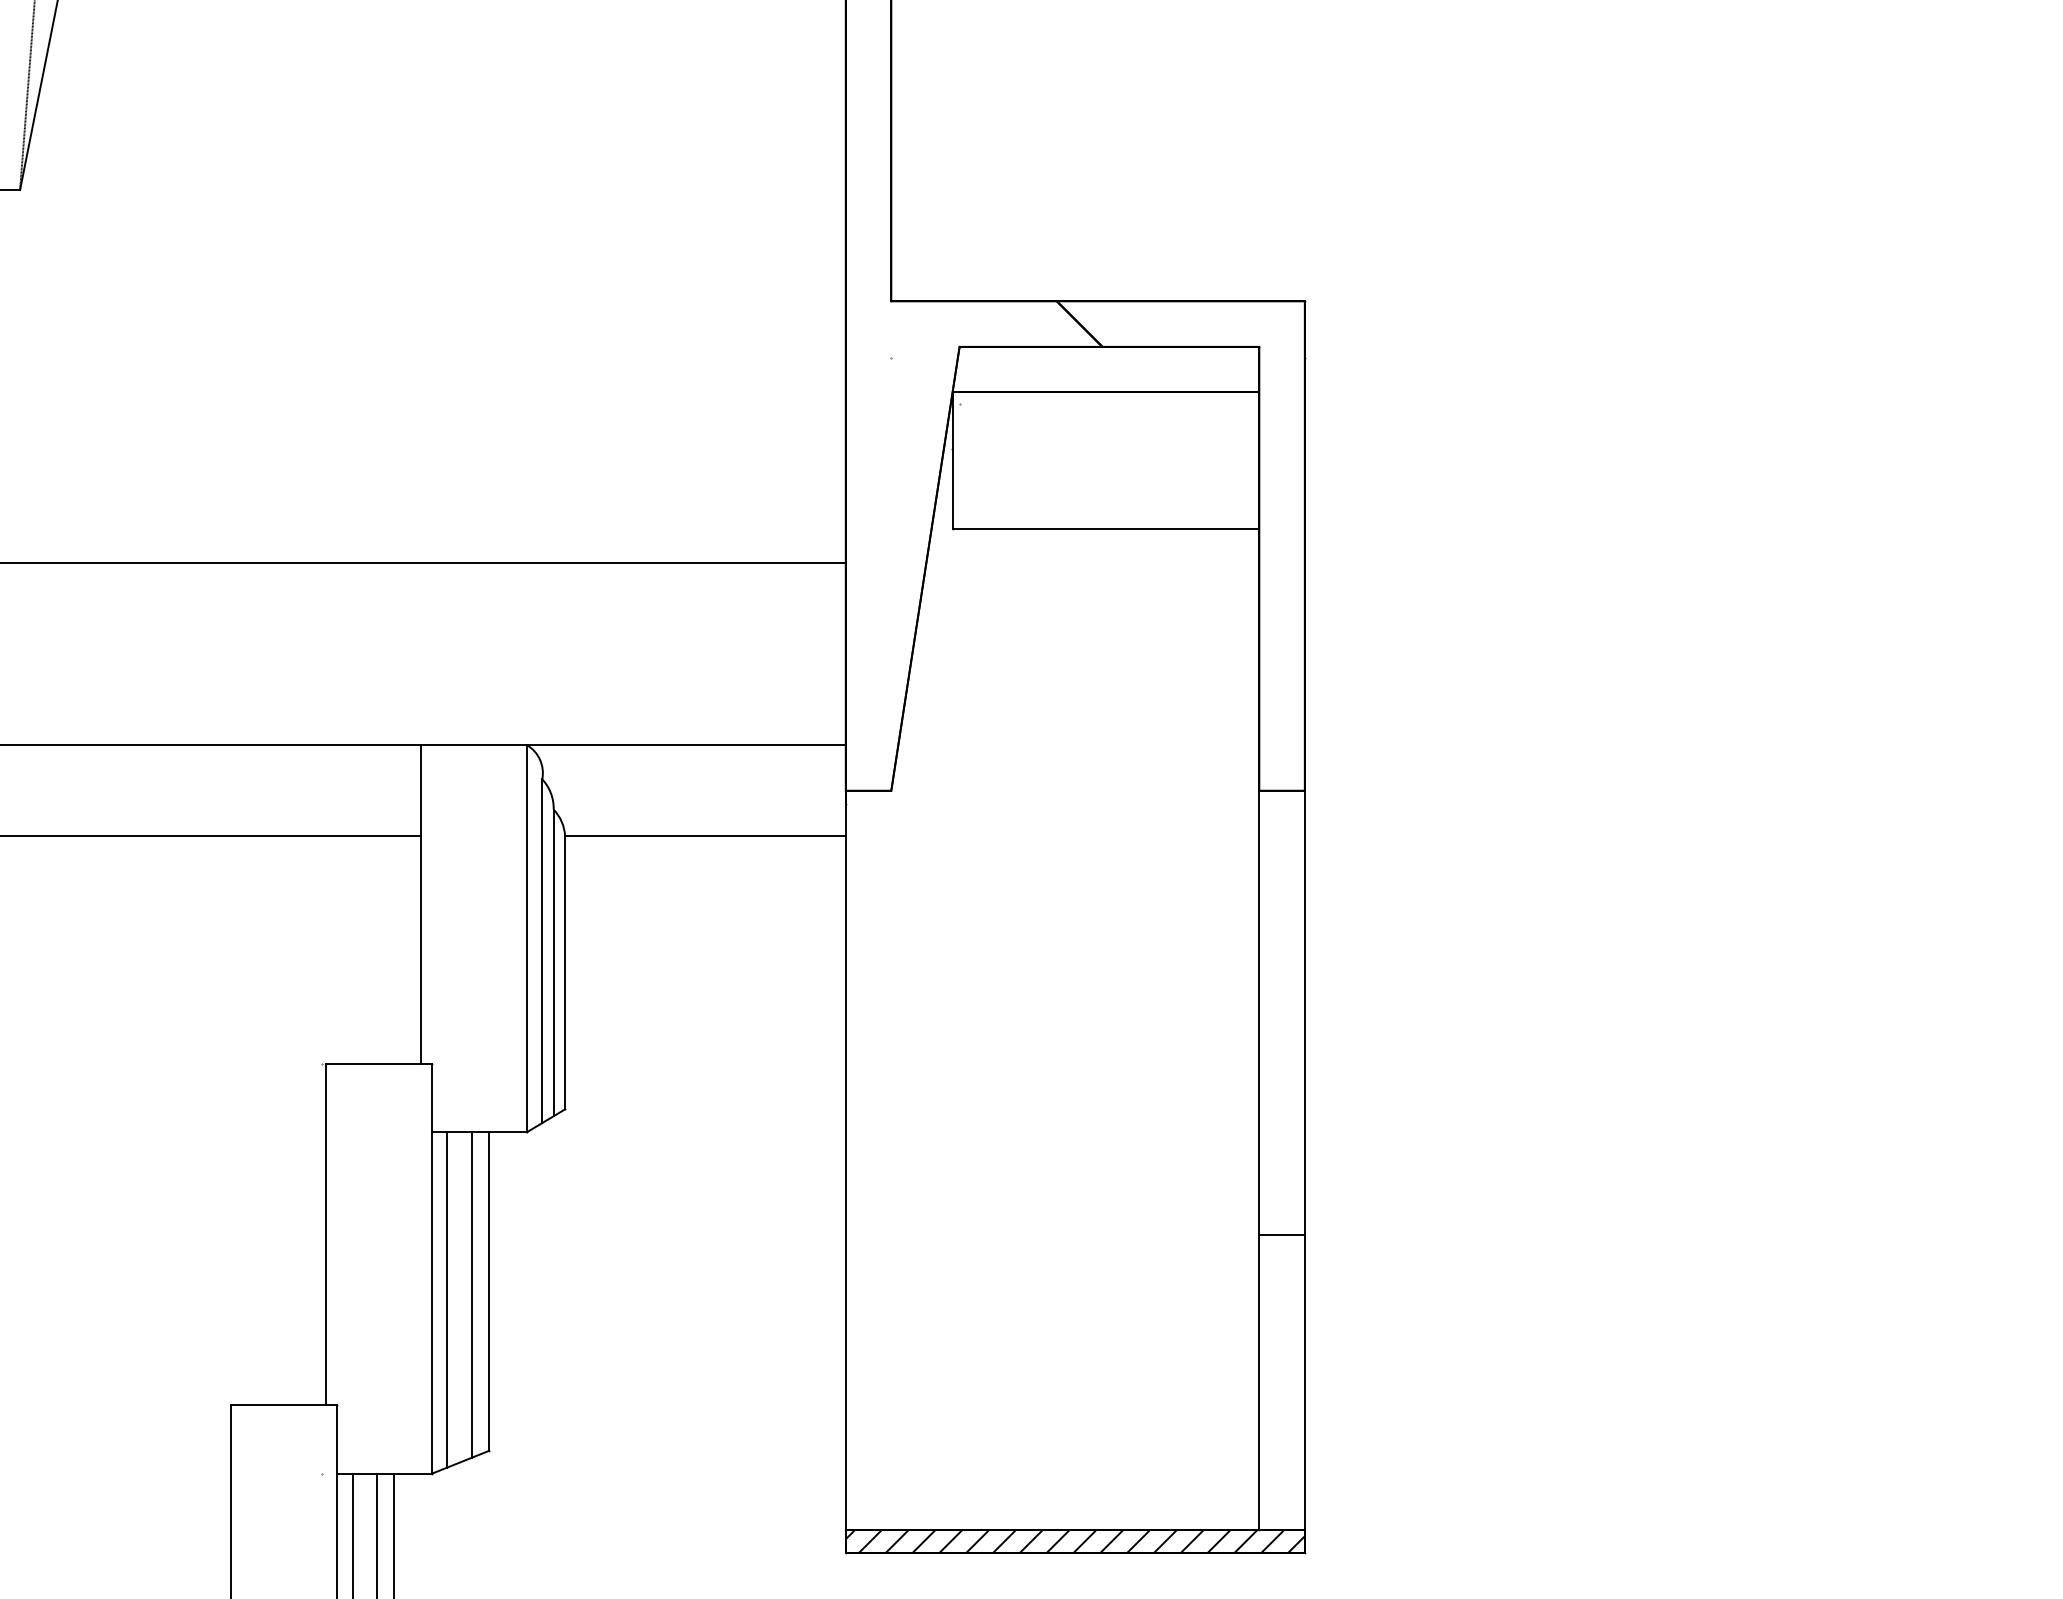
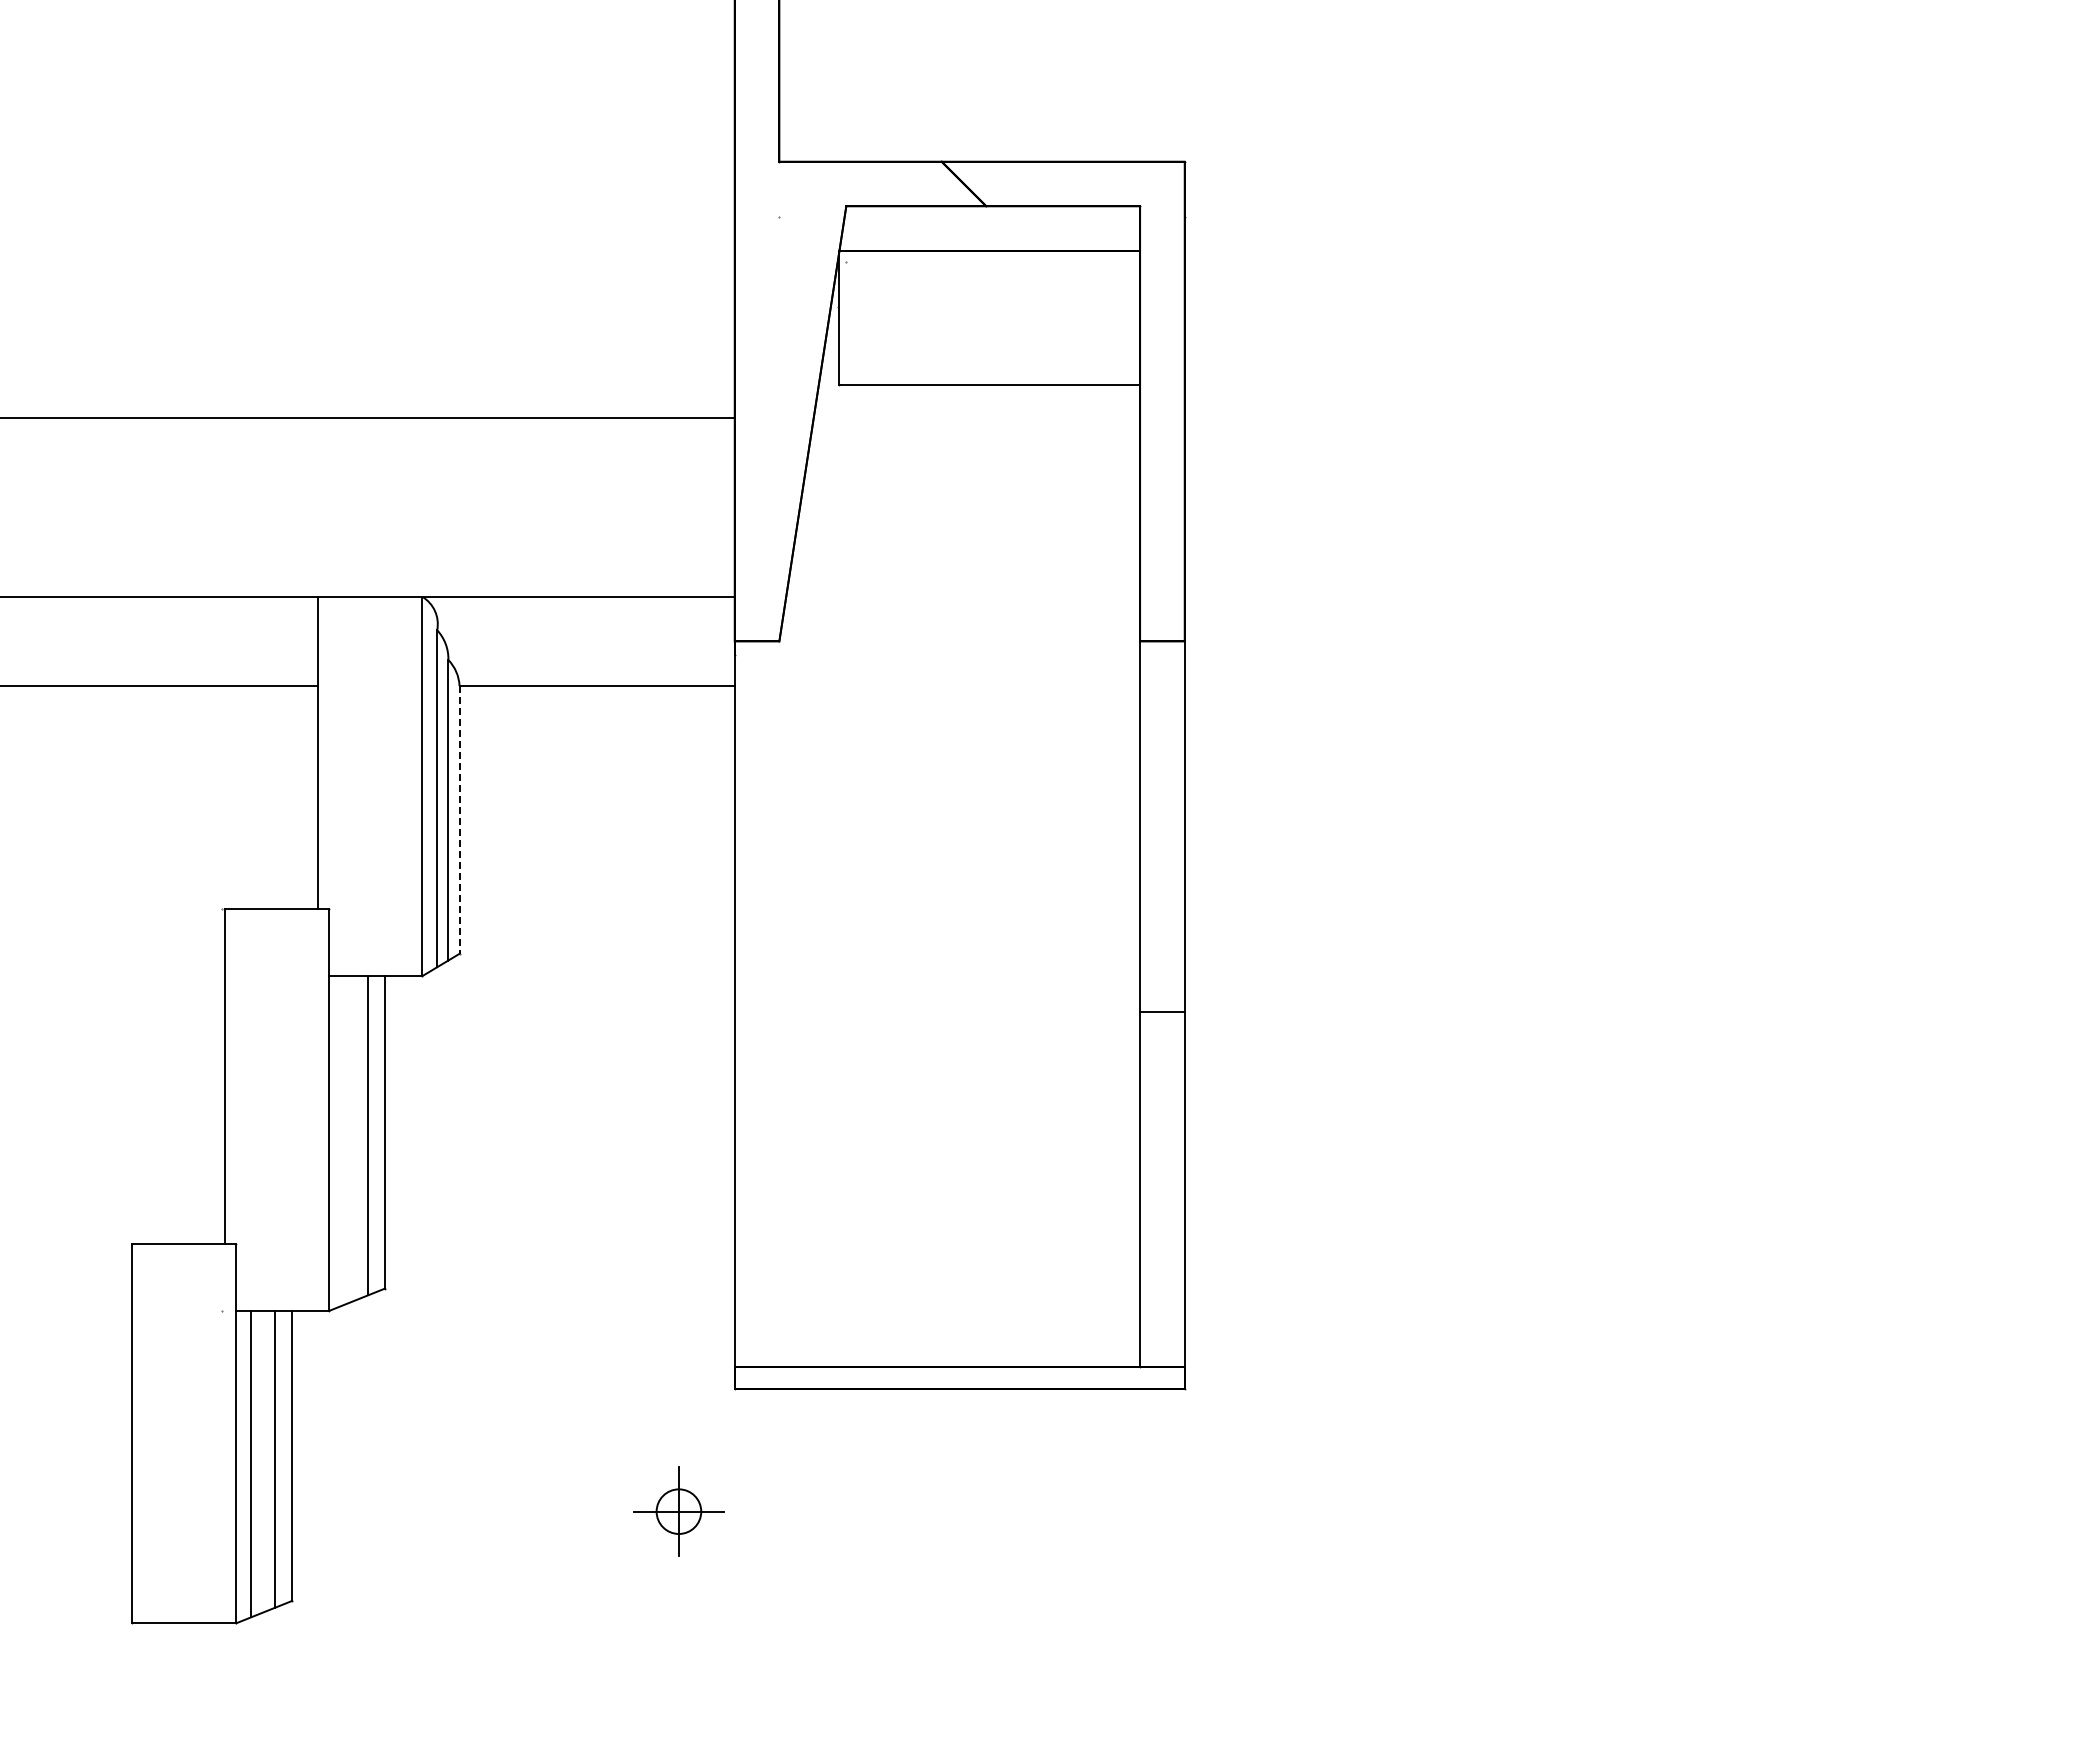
line: (565, 972) -> (459, 819), solid -> dashed
line: (1282, 1234) -> (1162, 1011), moved
line: (447, 1299) -> (344, 1140), removed
hatch: (1075, 1541) -> (959, 1377), removed

